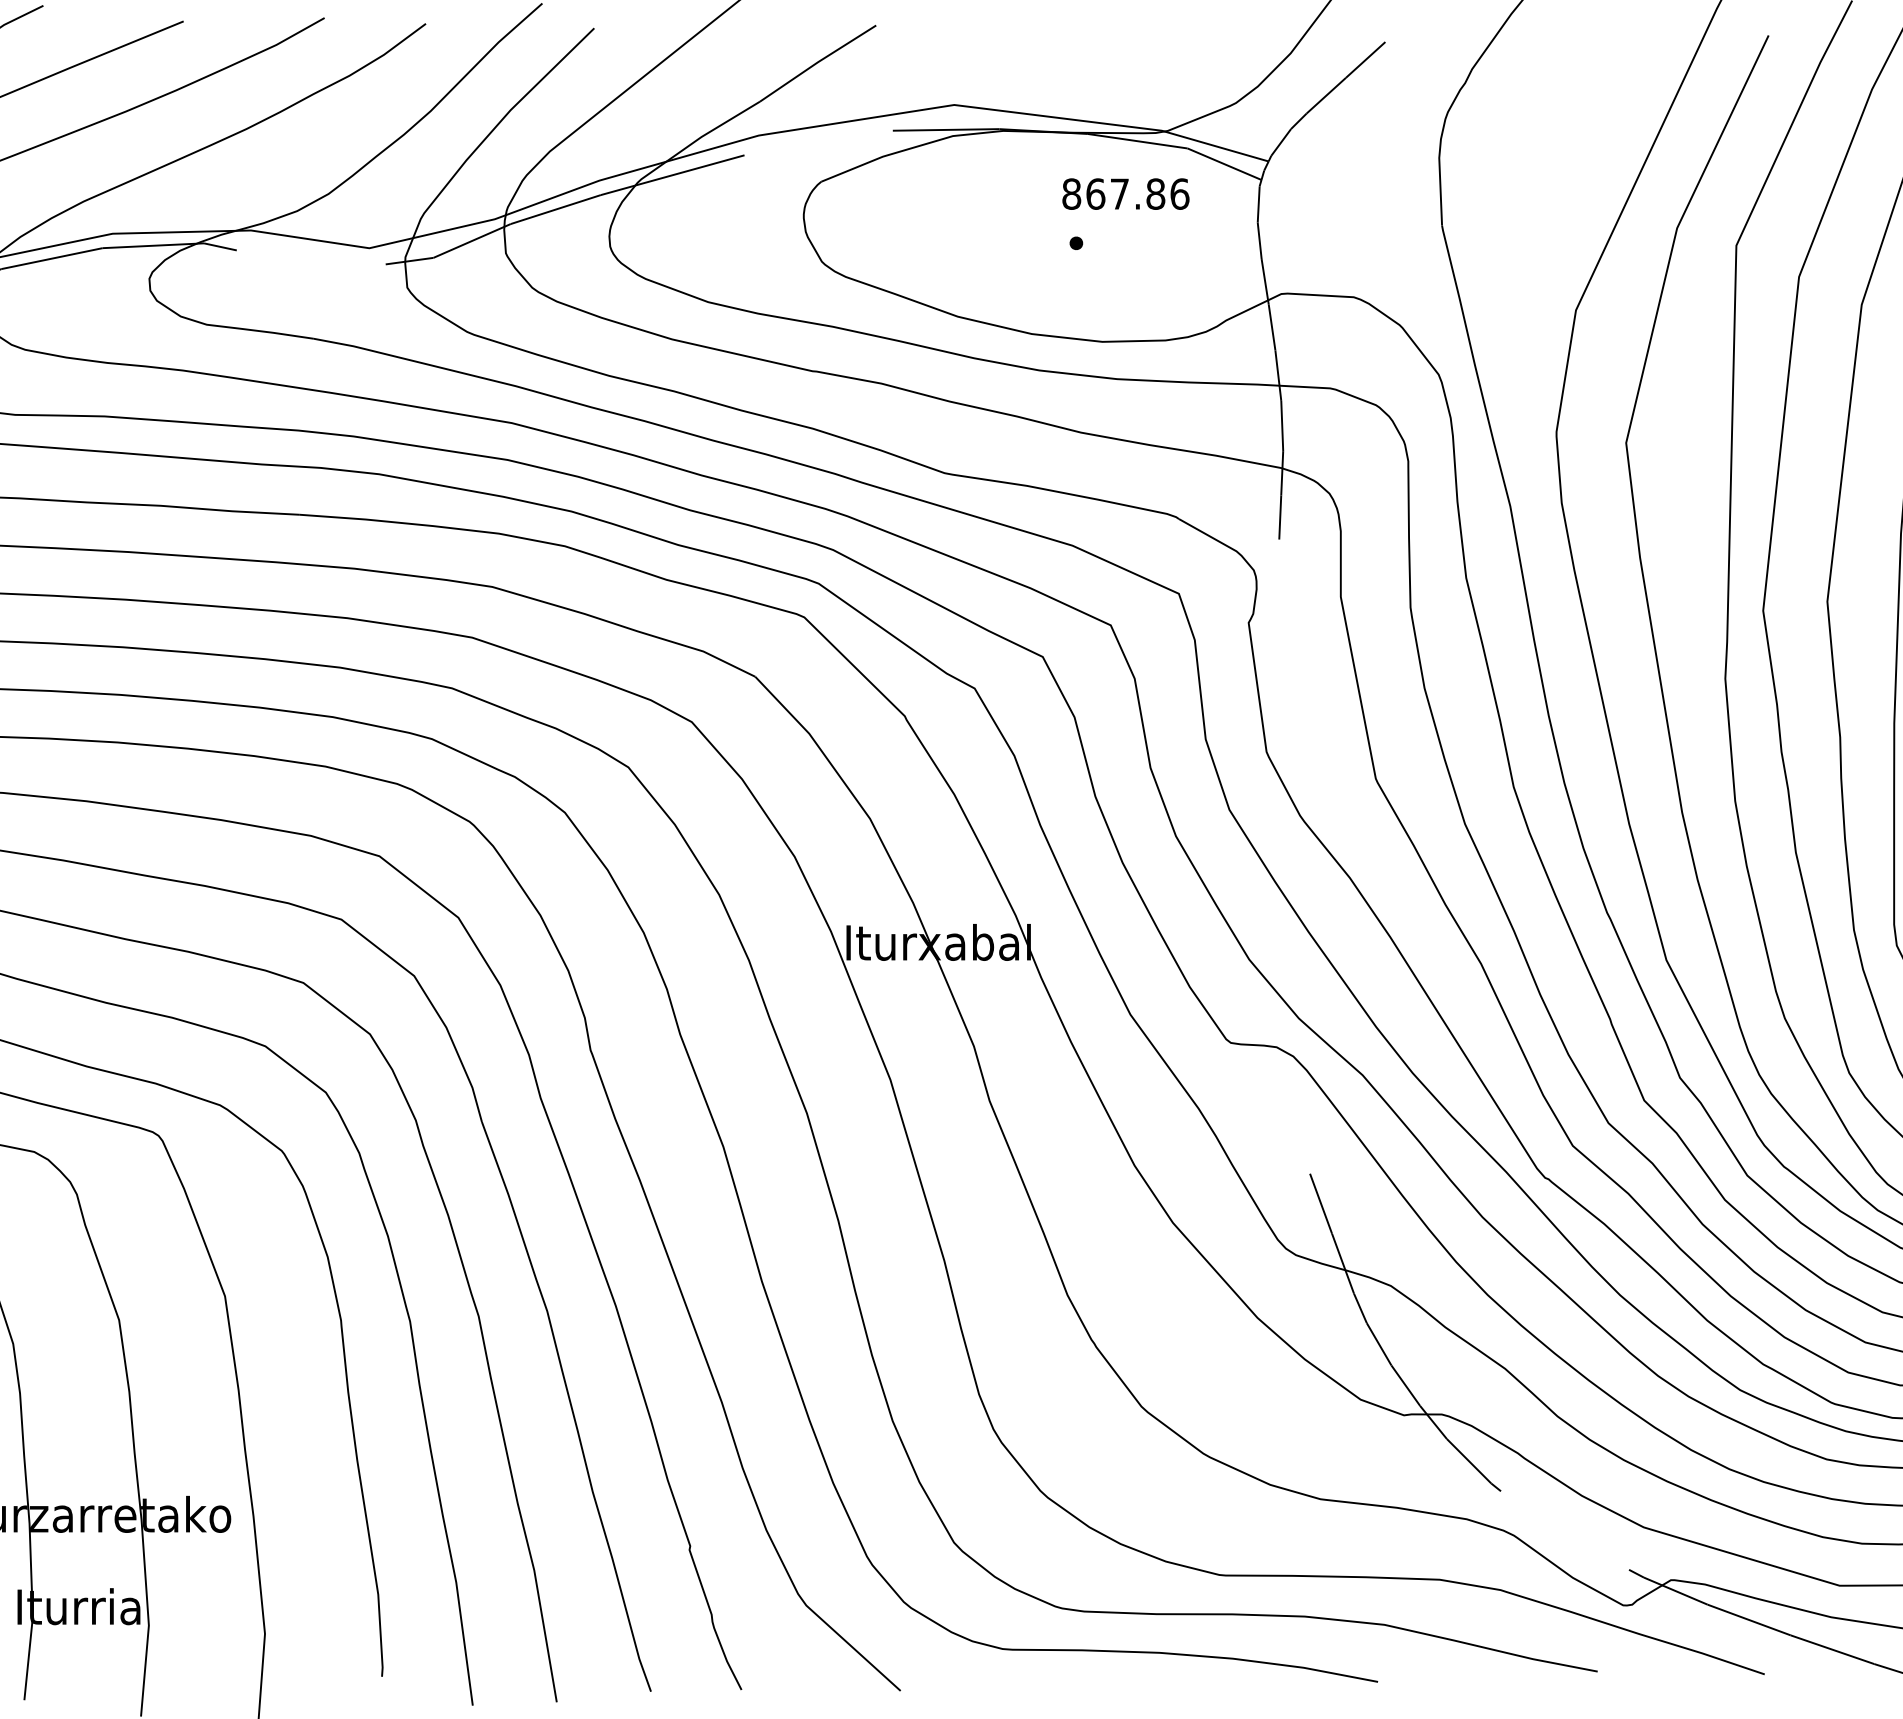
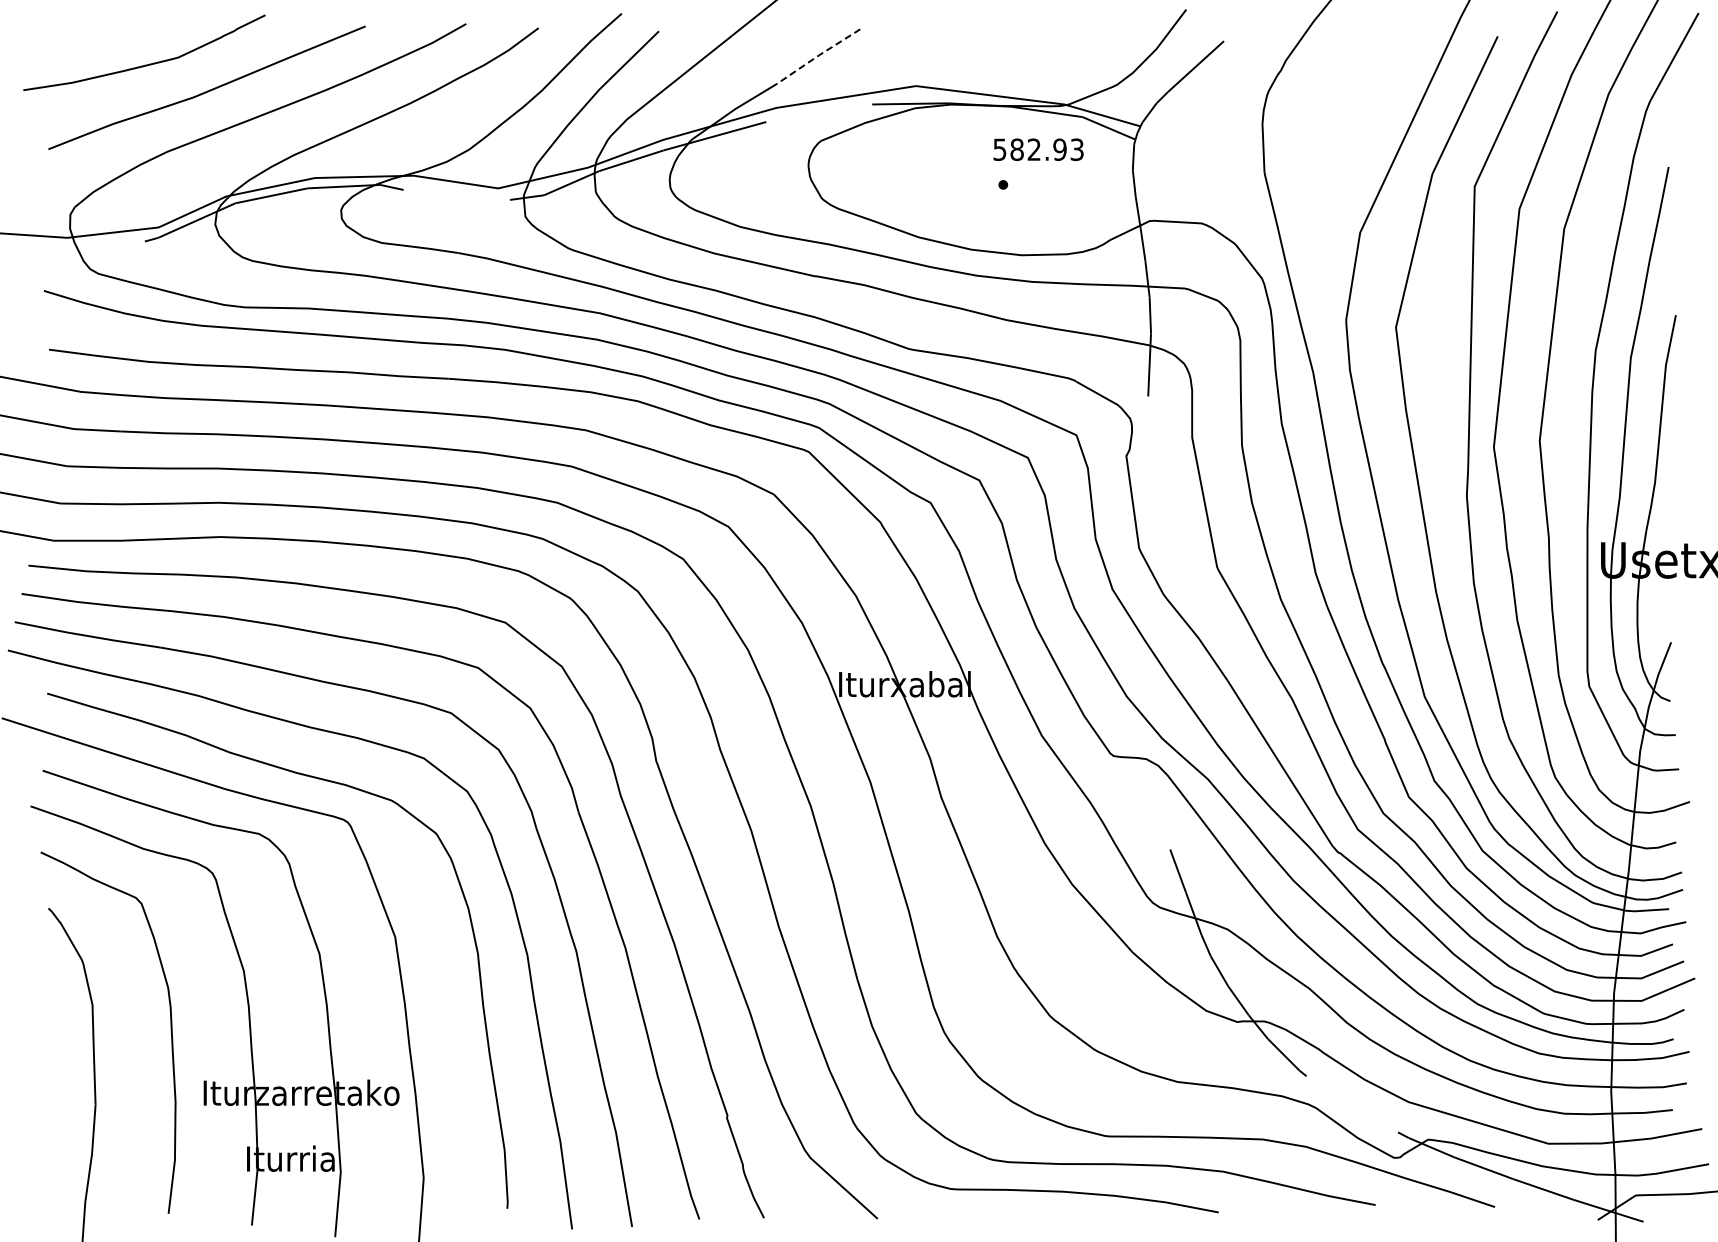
line: (817, 62) -> (818, 55), solid -> dashed
text: (1125, 193) -> (1038, 149), 867.86 -> 582.93

